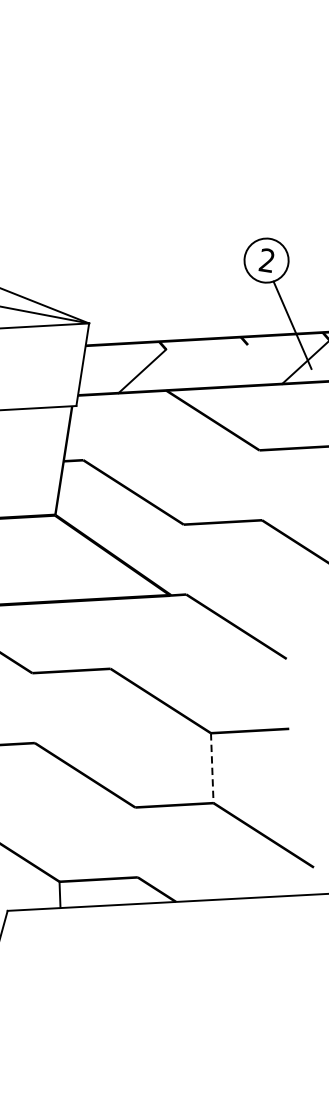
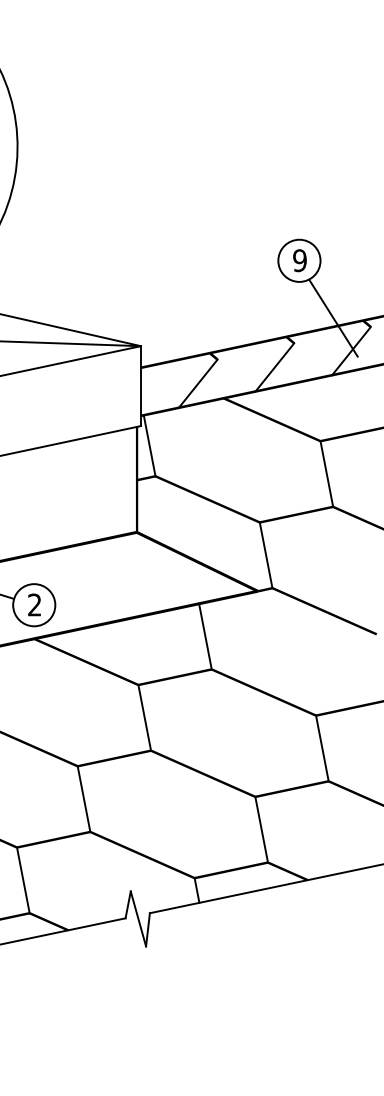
text: (266, 260) -> (299, 260), 2 -> 9
line: (223, 366) -> (274, 367), added
line: (82, 427) -> (149, 445), added
line: (260, 484) -> (326, 473), added
line: (184, 559) -> (265, 555), added
line: (109, 633) -> (205, 636), added
line: (33, 707) -> (144, 717), added
line: (212, 768) -> (322, 748), dashed -> solid
line: (136, 842) -> (261, 829), added

